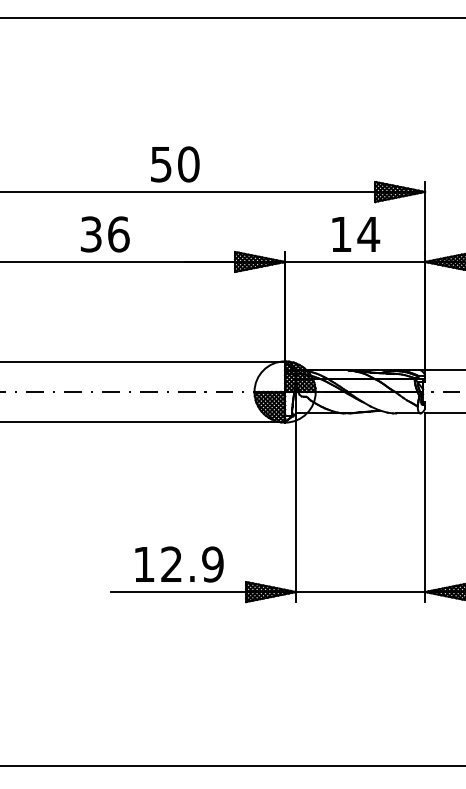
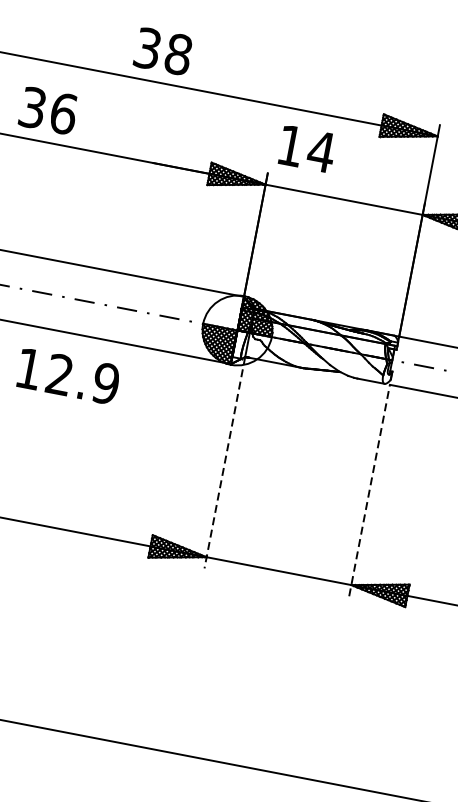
text: (175, 164) -> (163, 51), 50 -> 38
text: (105, 234) -> (48, 110), moved
text: (356, 234) -> (307, 149), moved
line: (425, 507) -> (370, 490), solid -> dashed
line: (296, 508) -> (225, 463), solid -> dashed
text: (179, 564) -> (68, 376), moved

